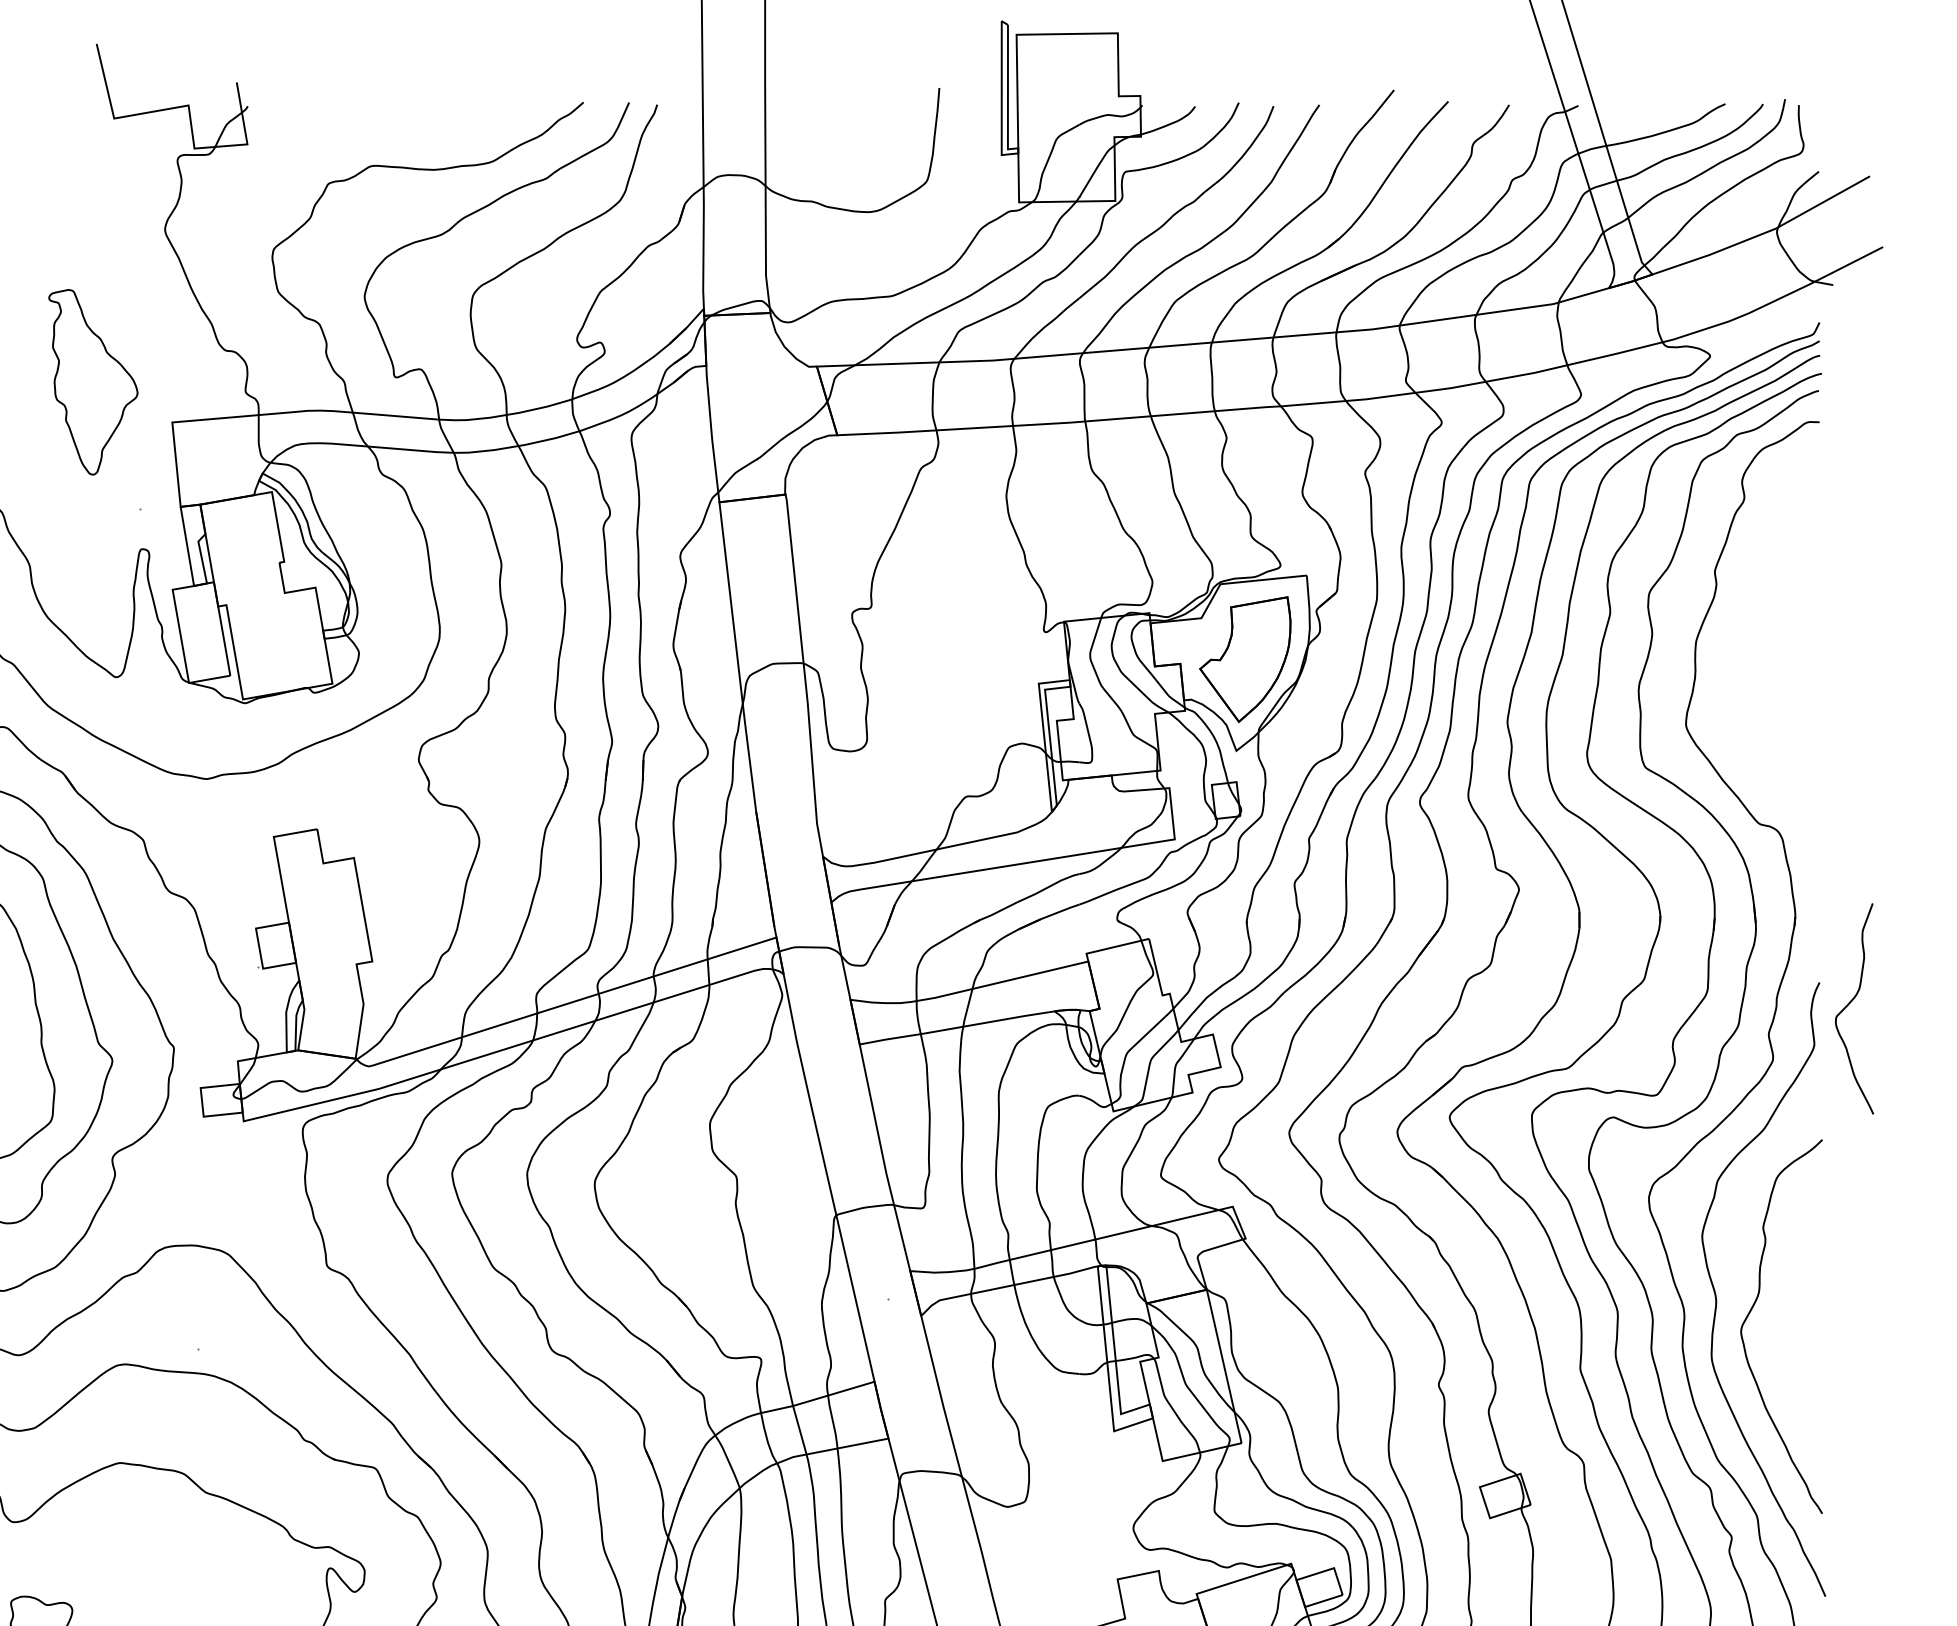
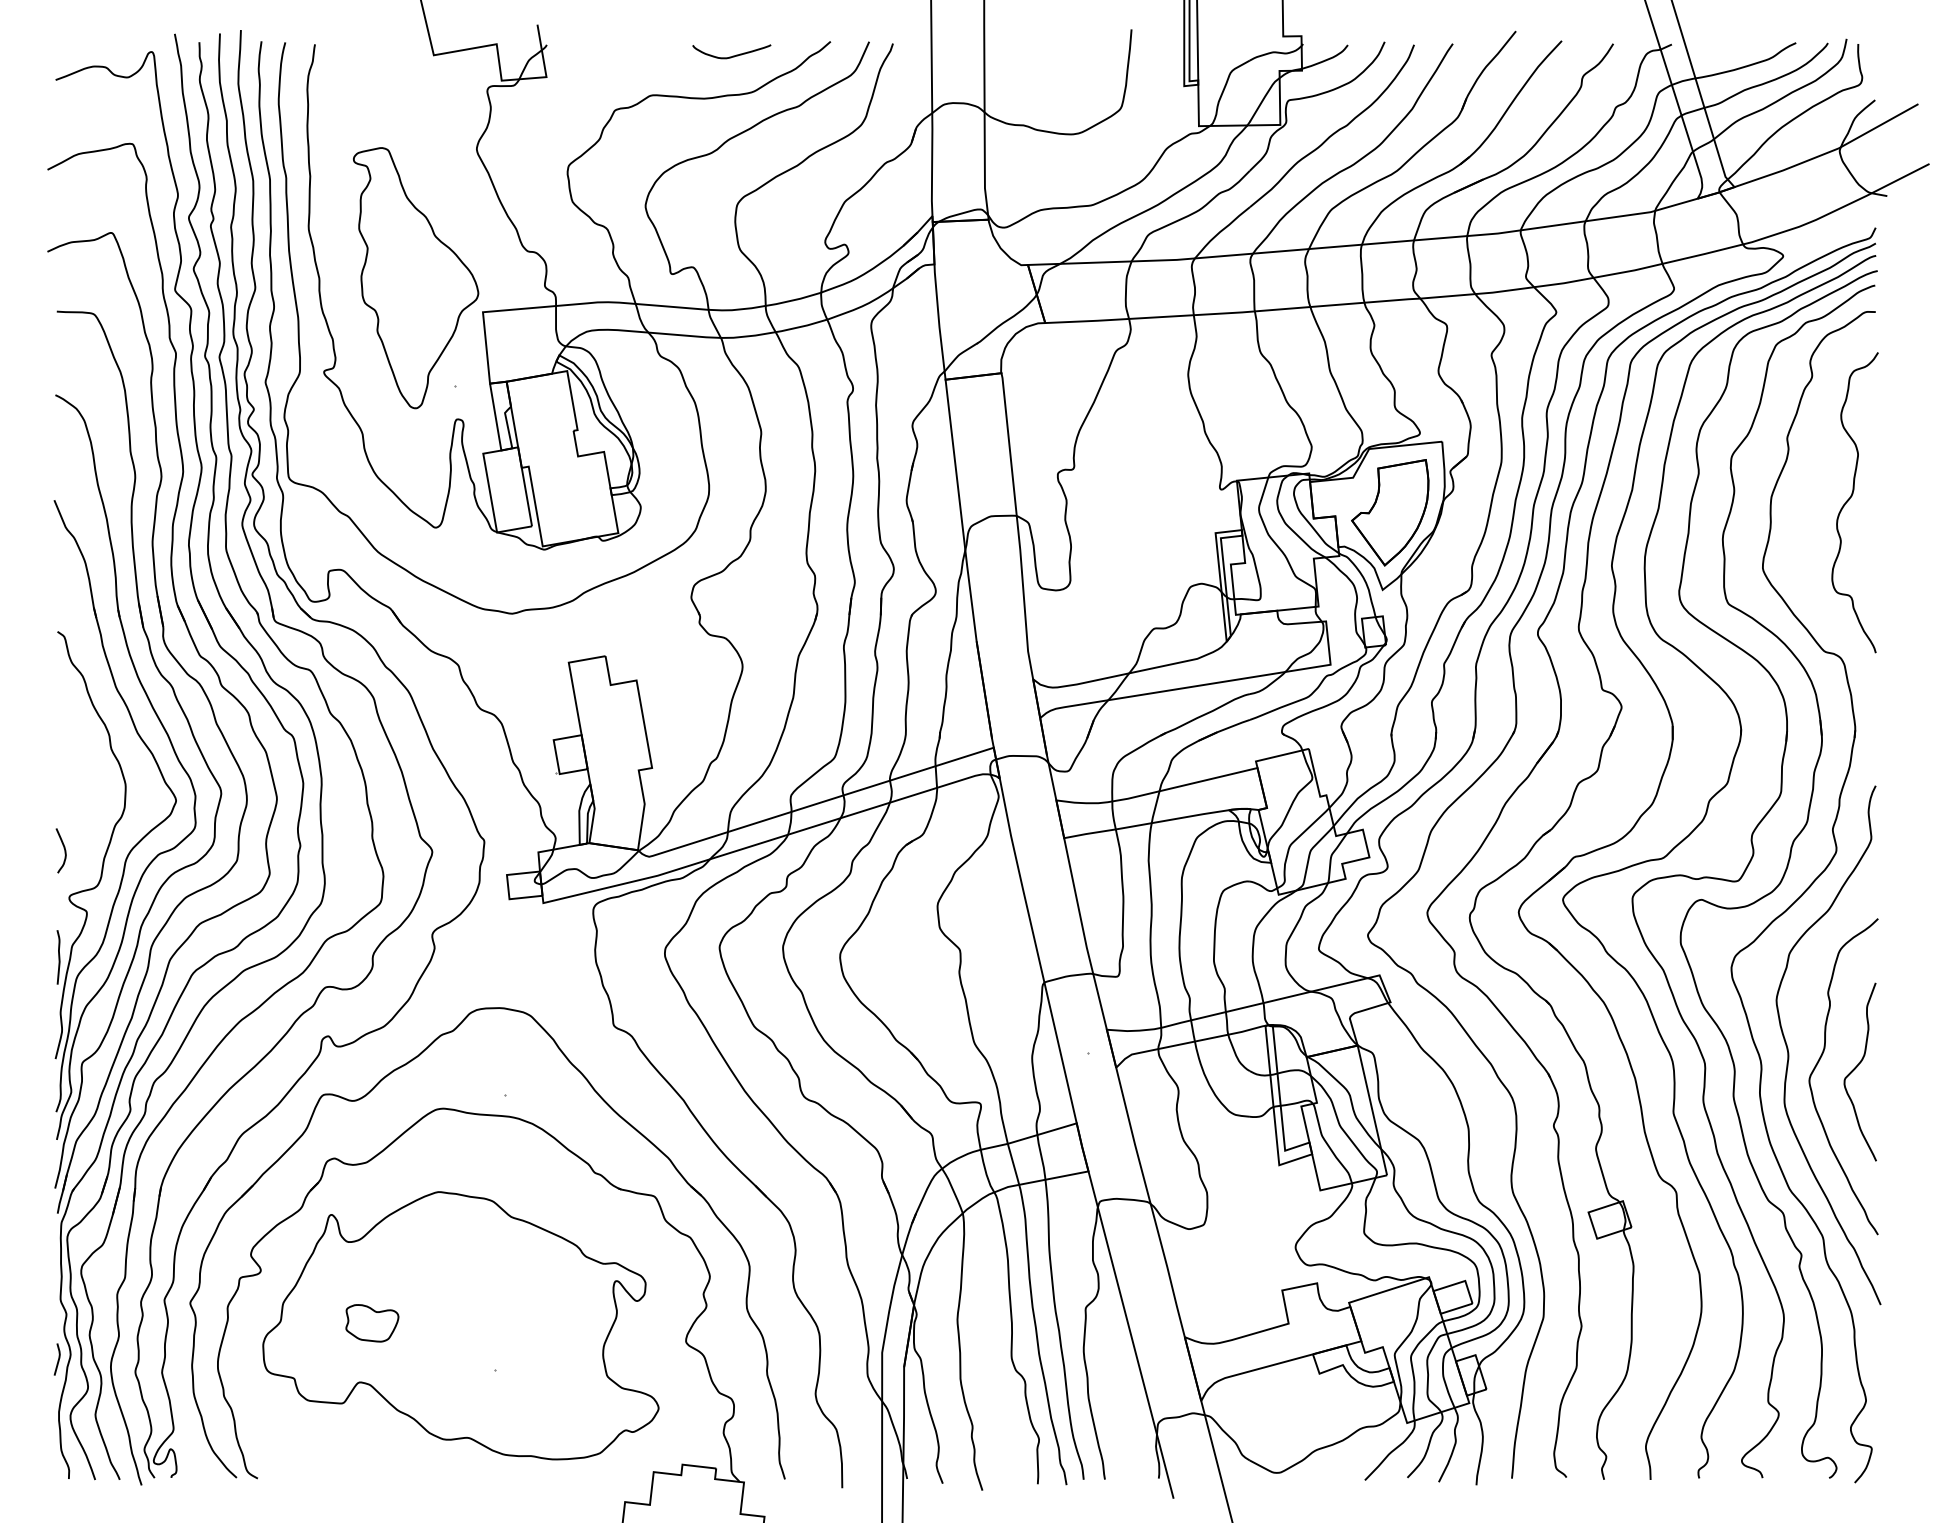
curve: (467, 118) -> (732, 55), added
part: (93, 382) -> (416, 278), size x1.67
curve: (1789, 643) -> (1850, 499), added
curve: (1850, 1004) -> (1856, 1068), moved

